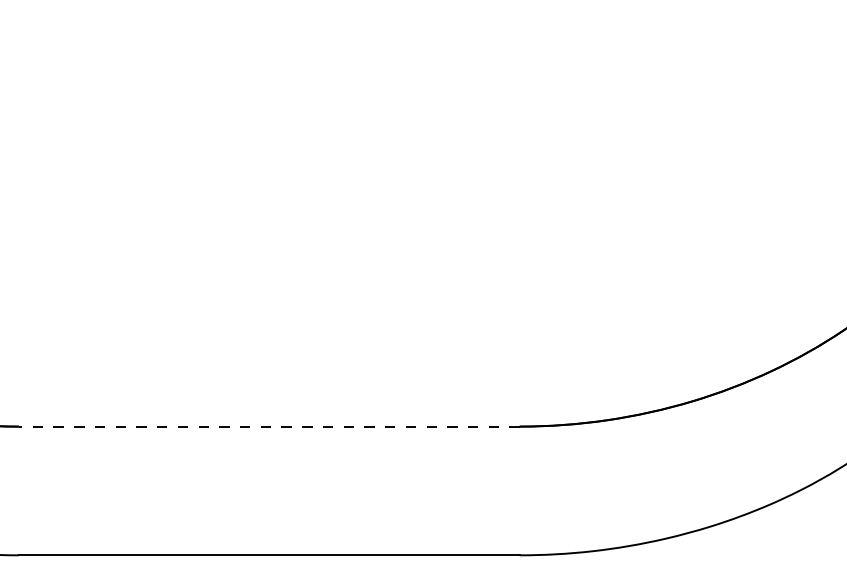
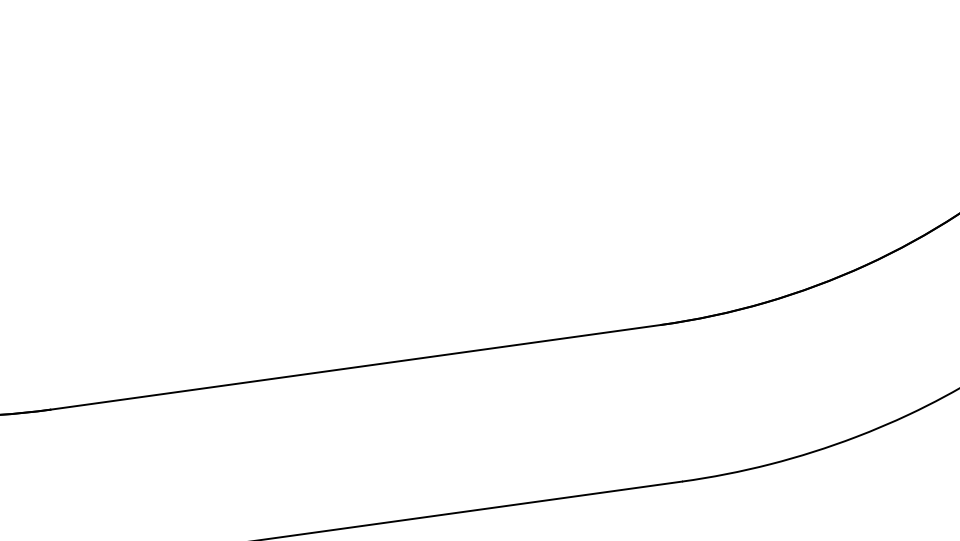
line: (268, 426) -> (354, 367), dashed -> solid

